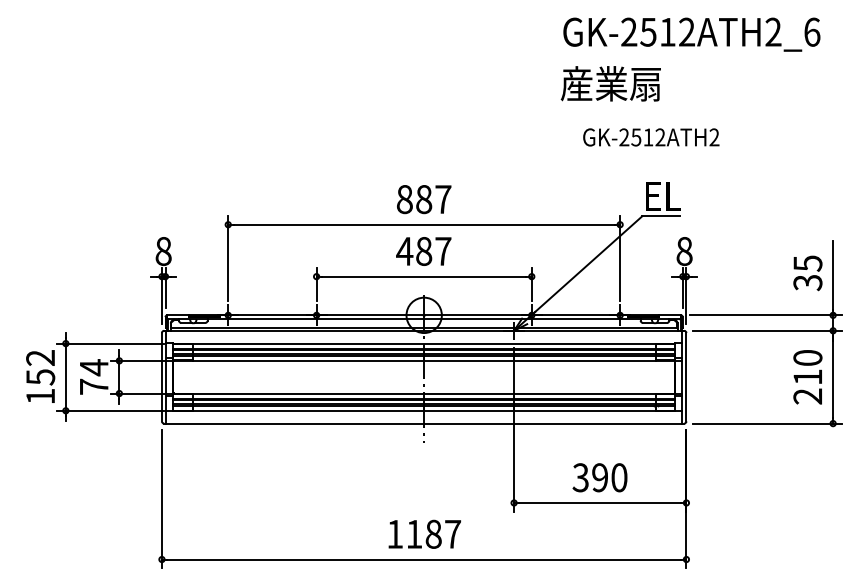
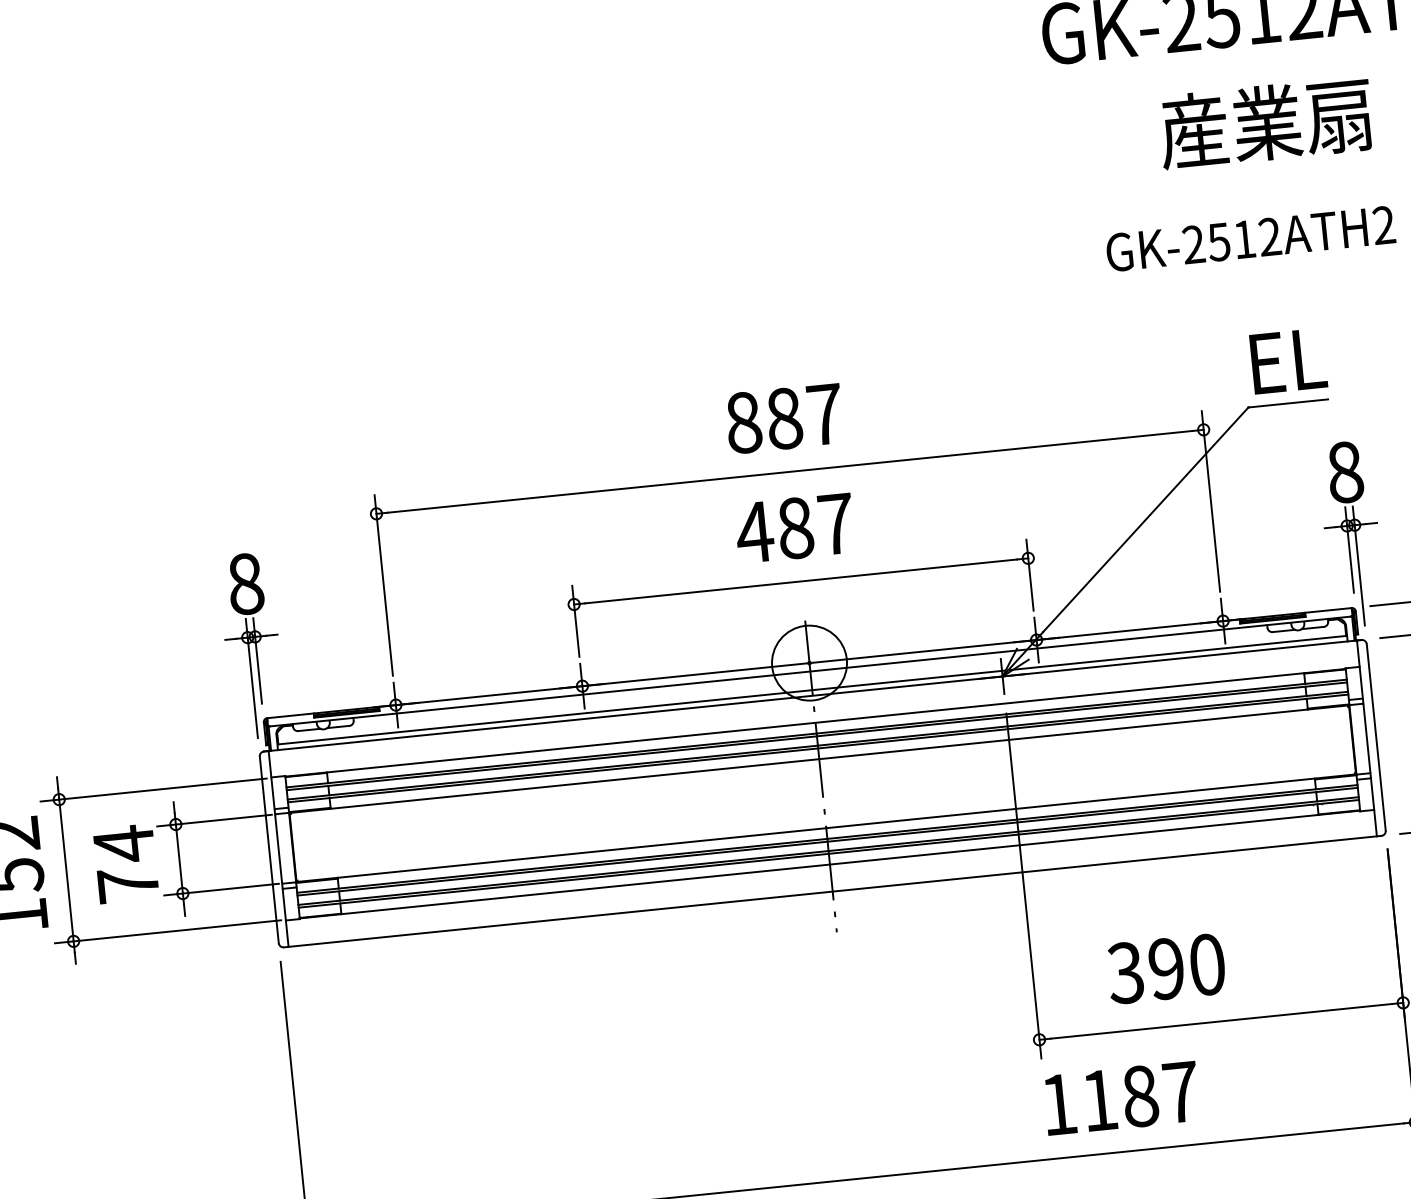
text: (610, 83) -> (1264, 122), moved
text: (599, 477) -> (1165, 968), moved
text: (424, 533) -> (1120, 1096), moved

